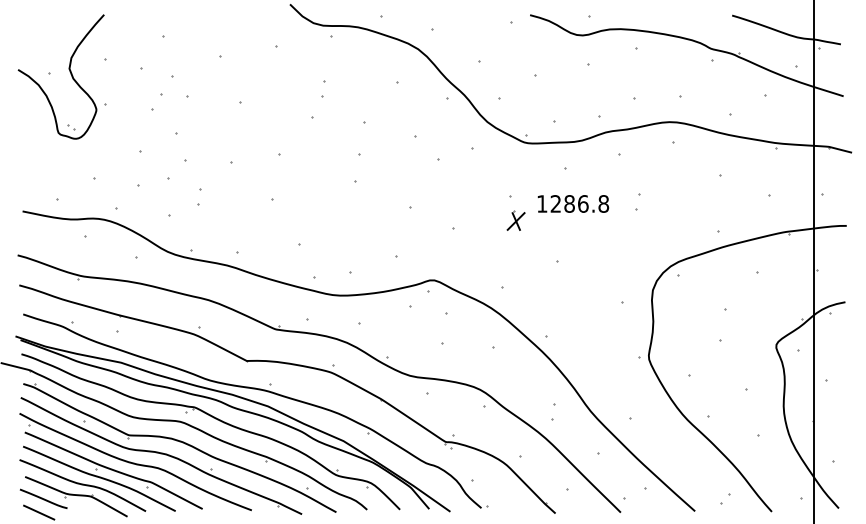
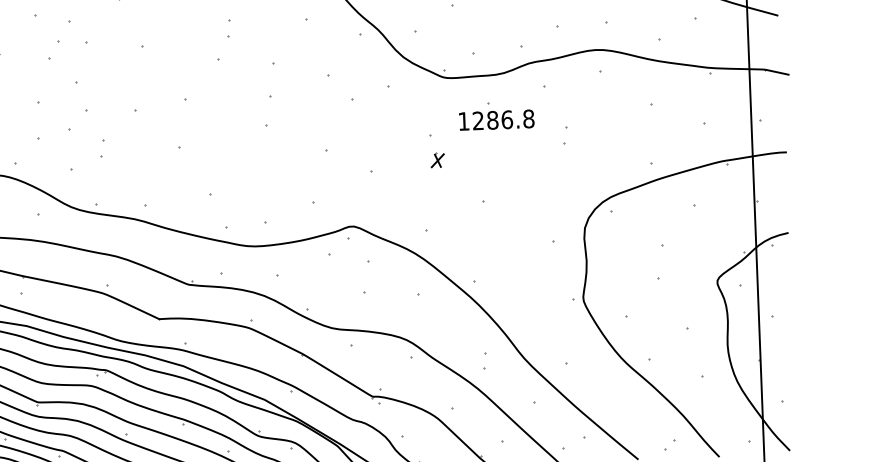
text: (573, 203) -> (496, 119), moved
part: (515, 220) -> (437, 160), size x0.7

